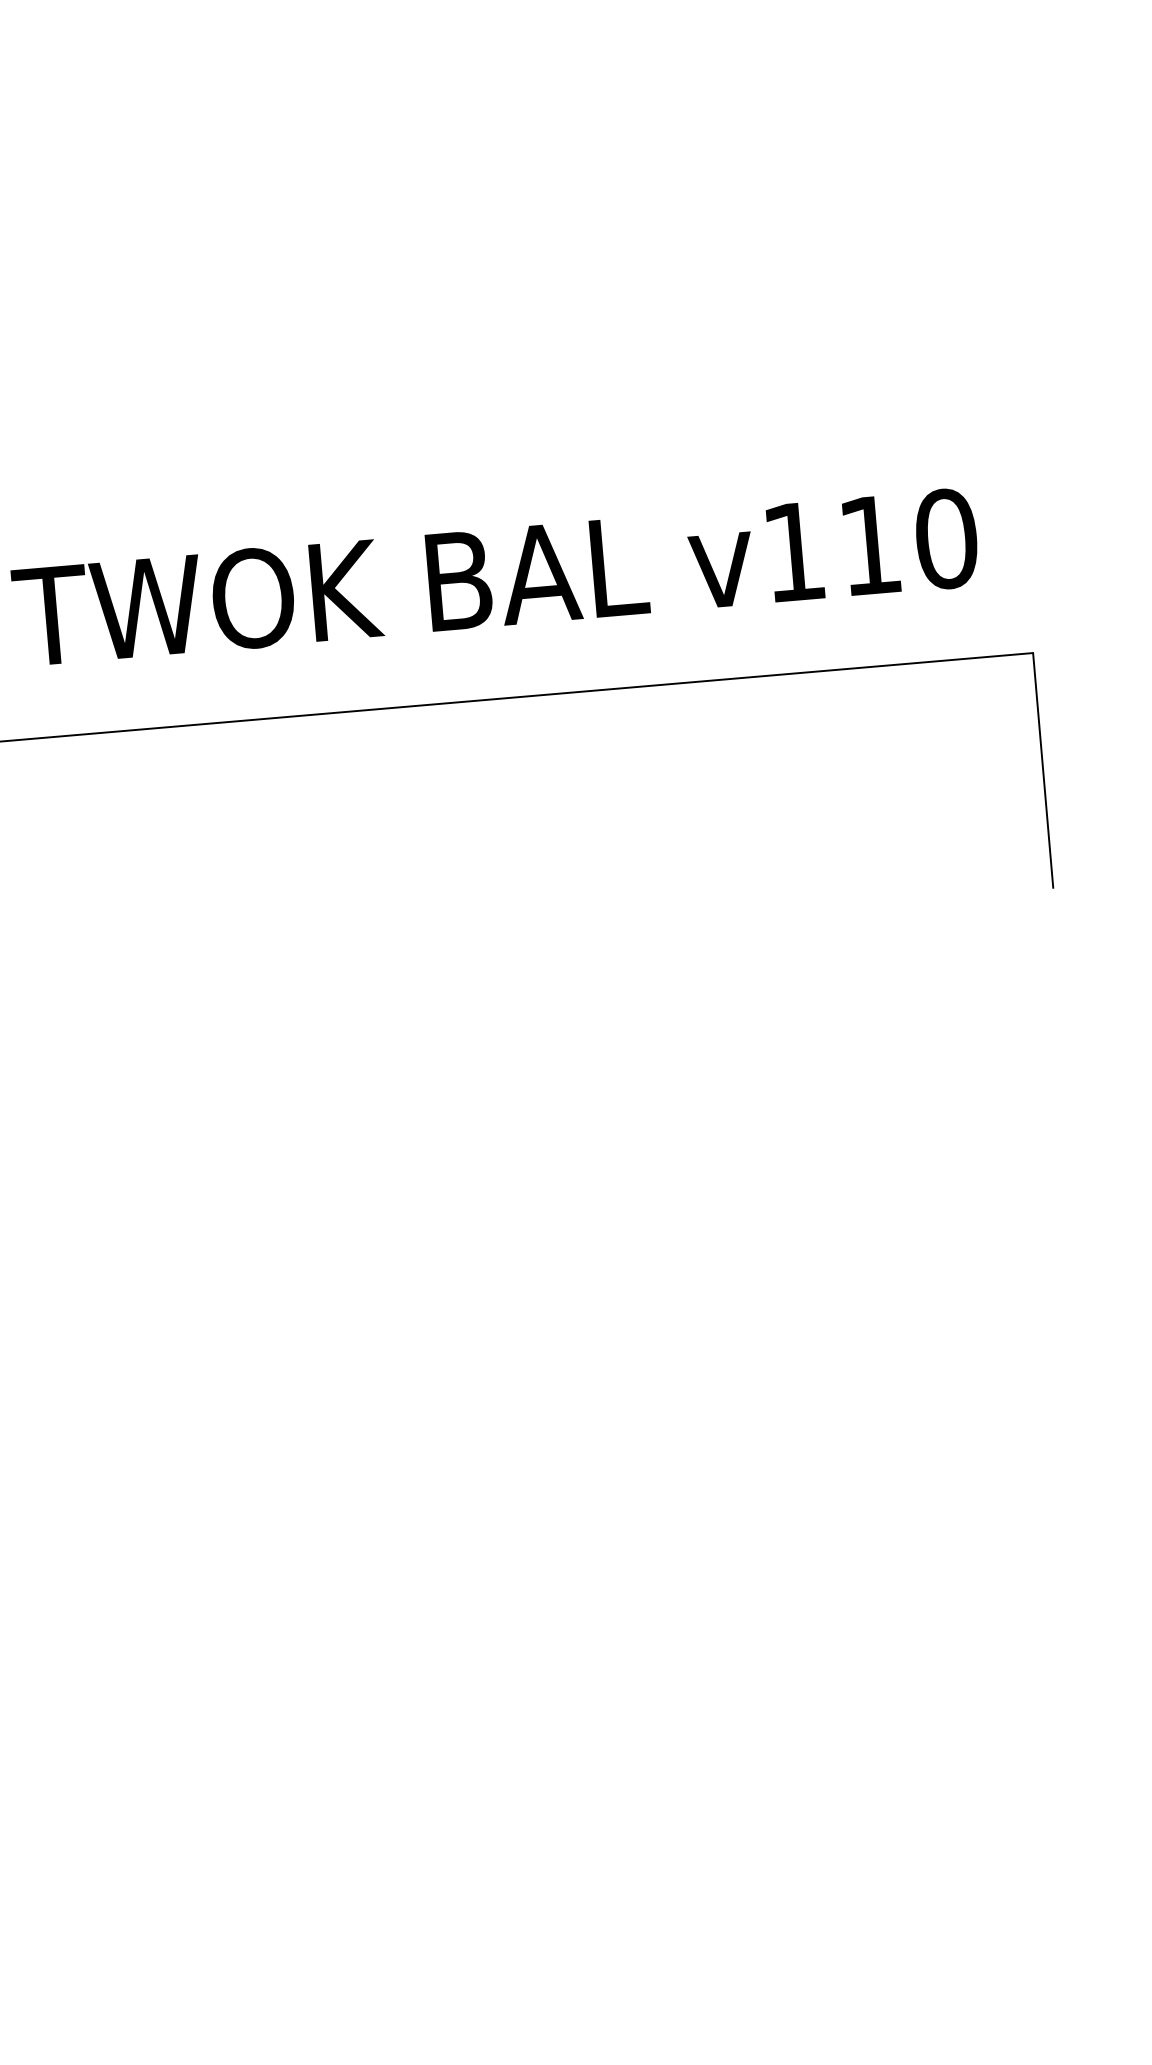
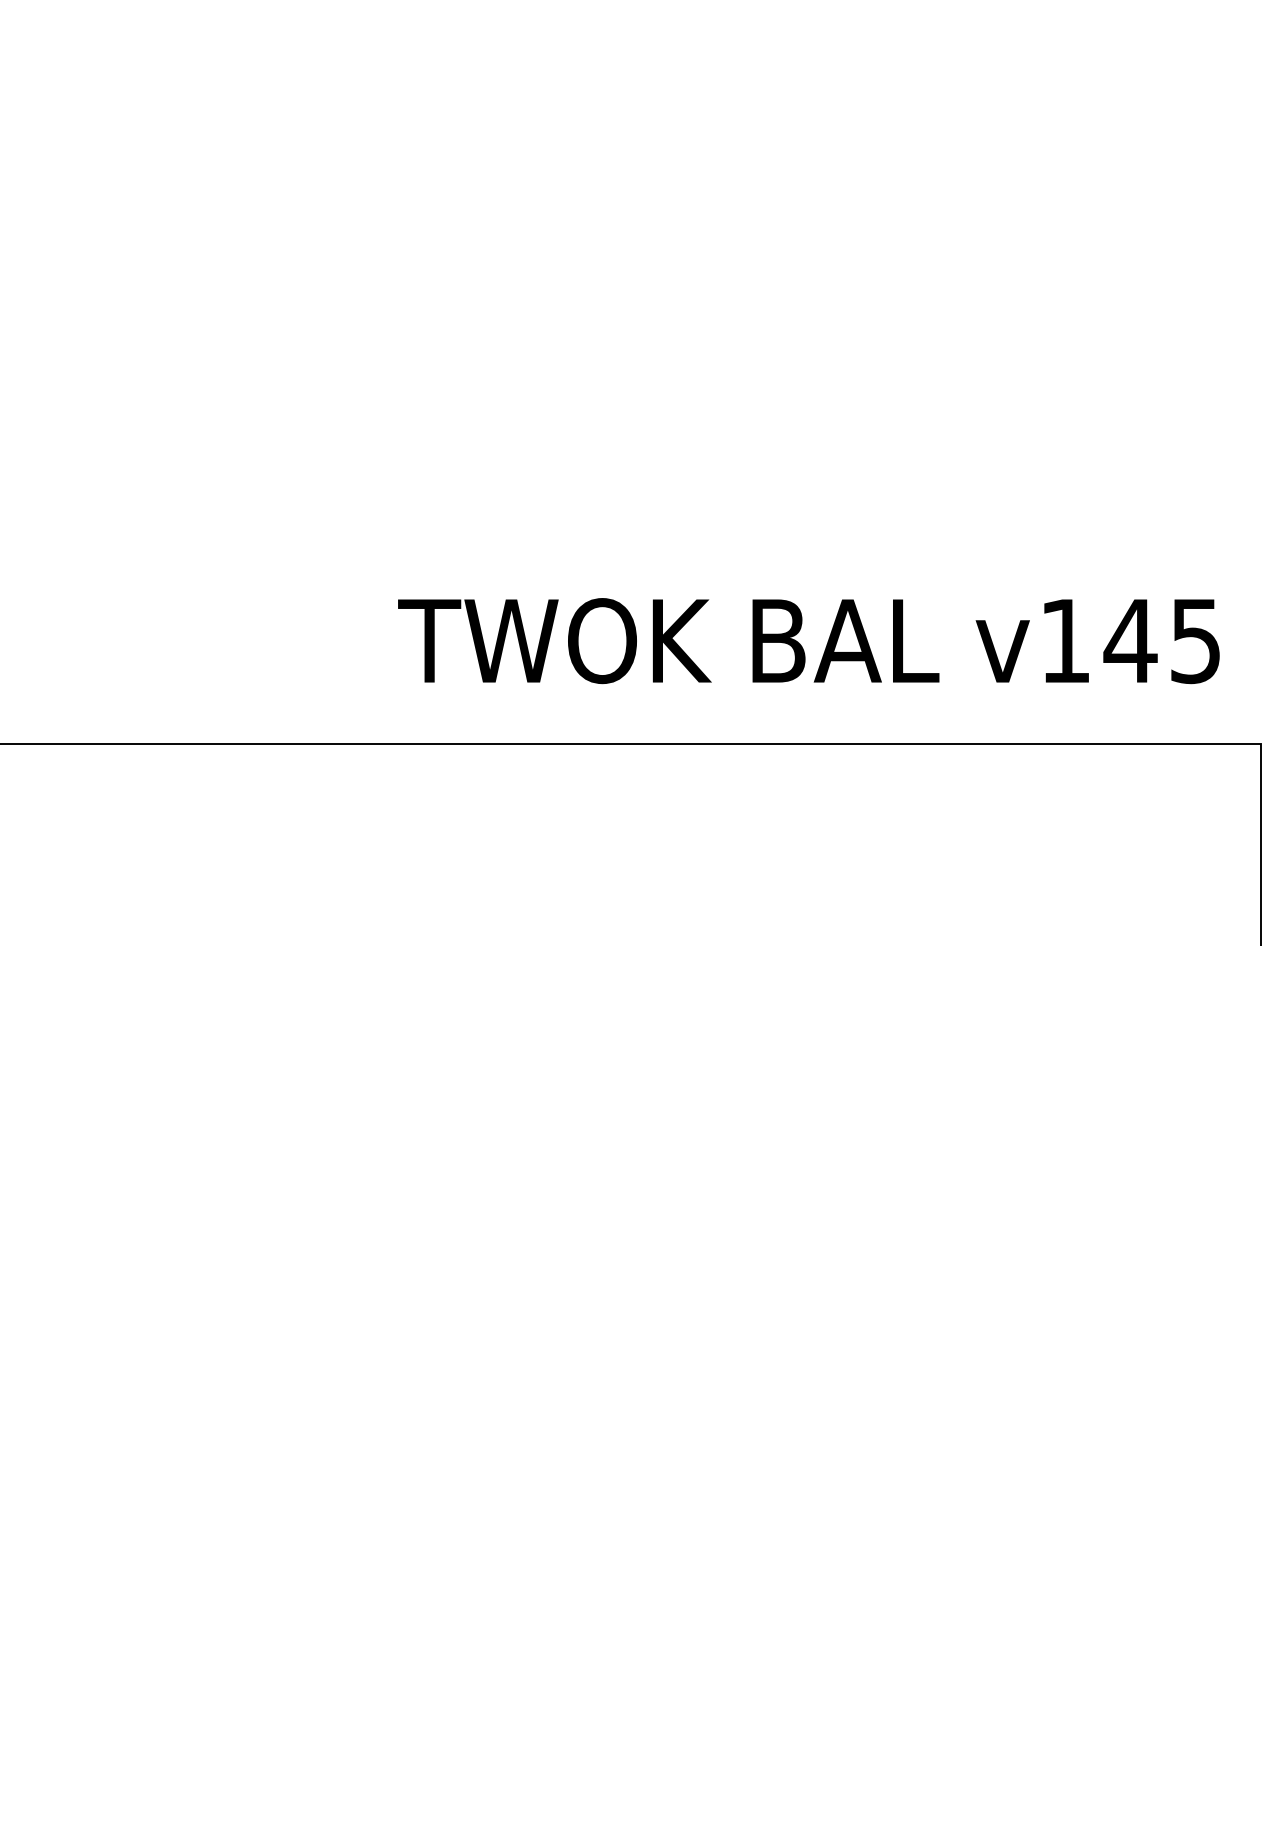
text: (907, 542) -> (1162, 641), v110 -> v145

